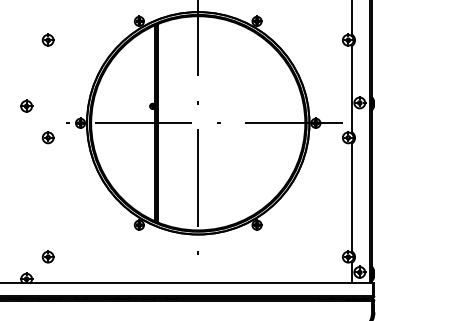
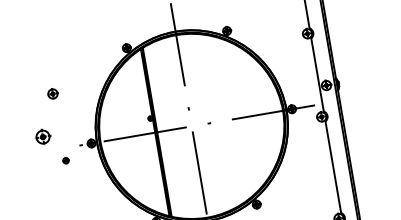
part: (47, 39) -> (52, 93), moved
part: (26, 105) -> (42, 136), size x1.4
part: (47, 137) -> (65, 160), size x0.6

